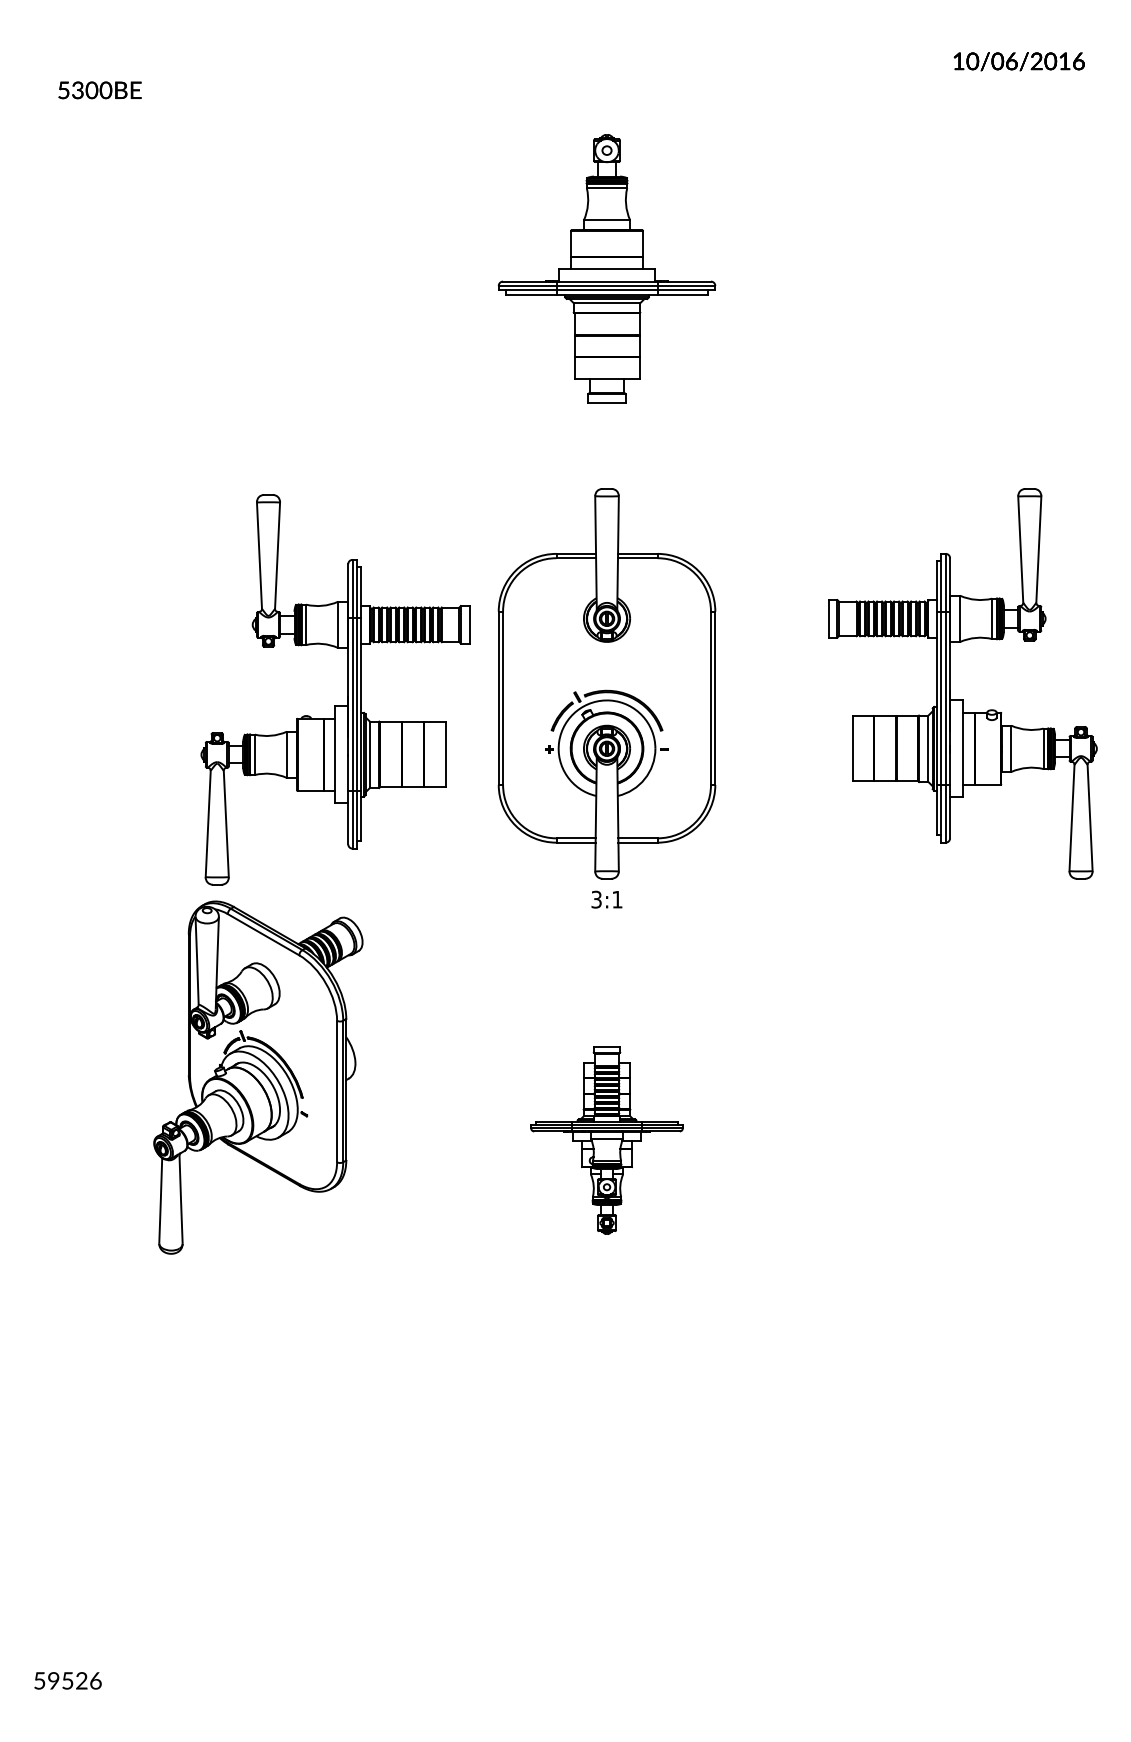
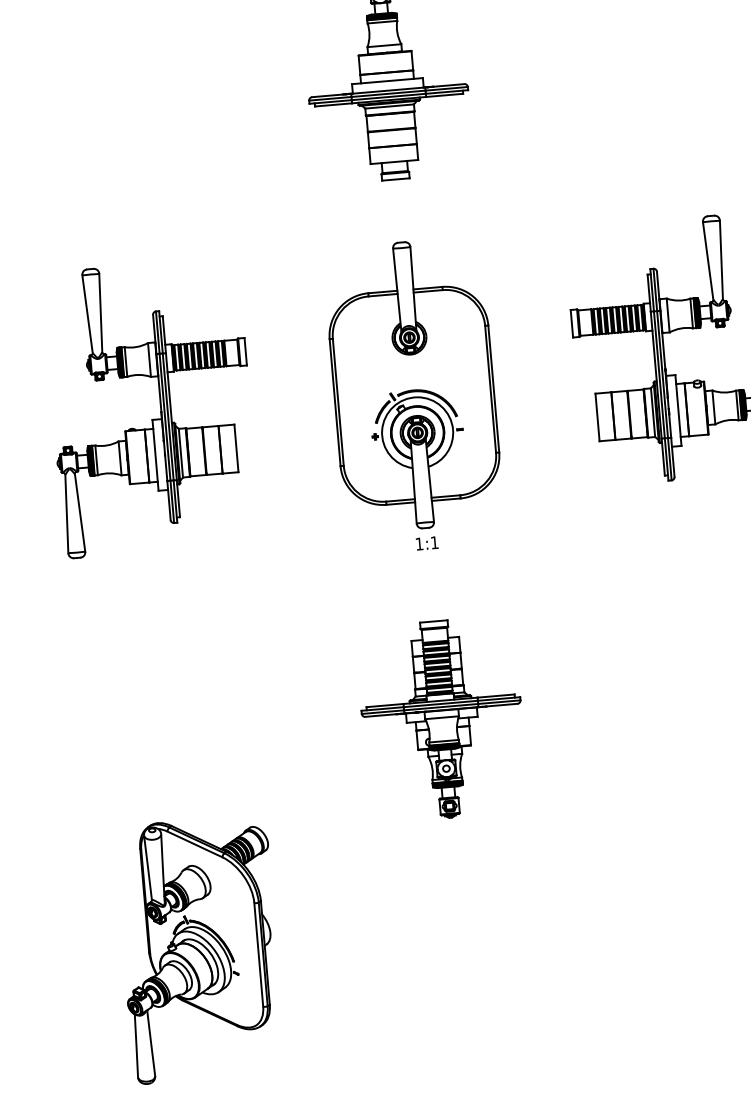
part: (347, 689) -> (160, 406), moved
text: (596, 899) -> (419, 543), 3:1 -> 1:1
part: (258, 1077) -> (200, 949), moved
part: (606, 1140) -> (441, 719), size x1.43

